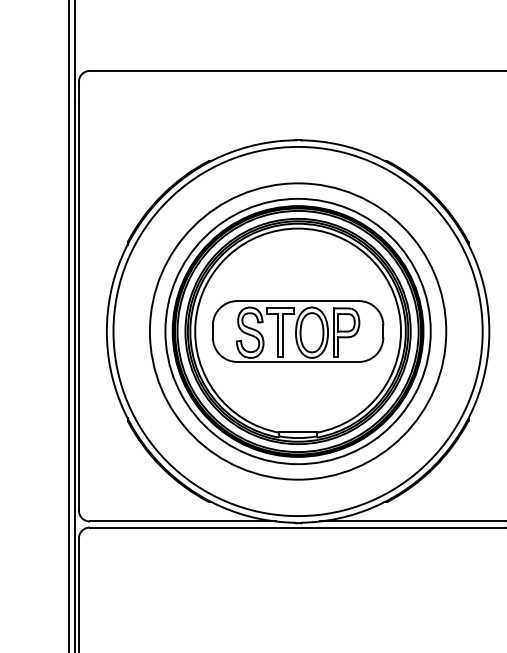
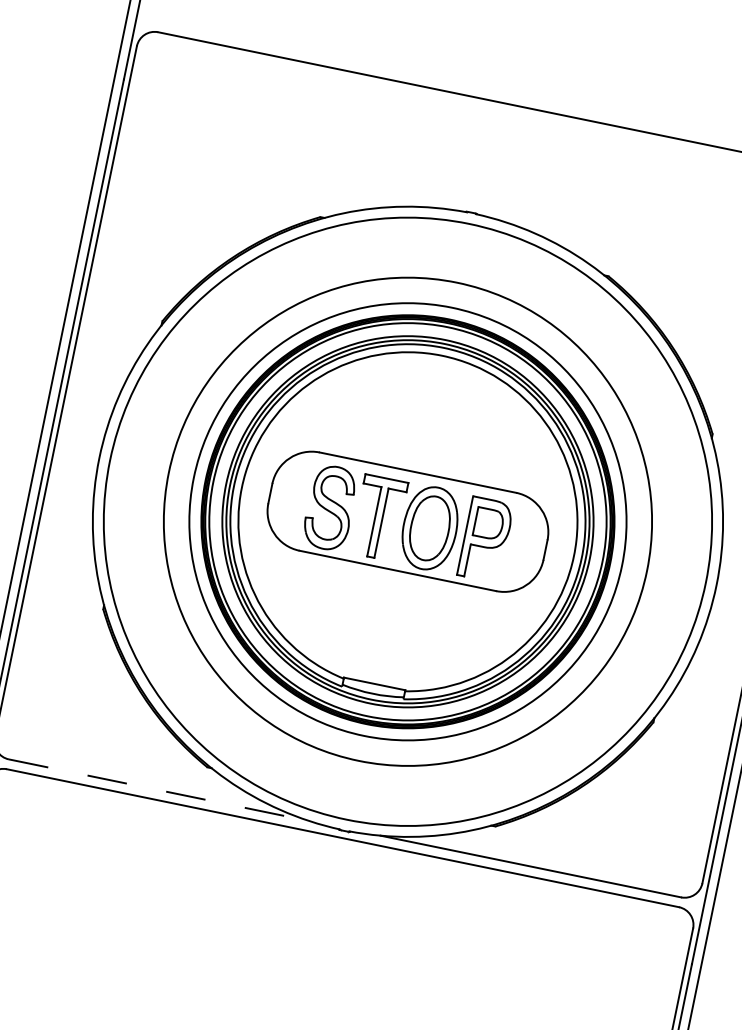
line: (183, 521) -> (160, 790), solid -> dashed

